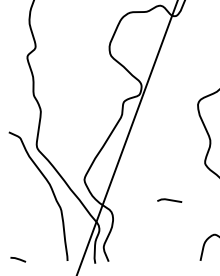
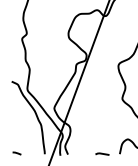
line: (169, 199) -> (102, 153), moved

